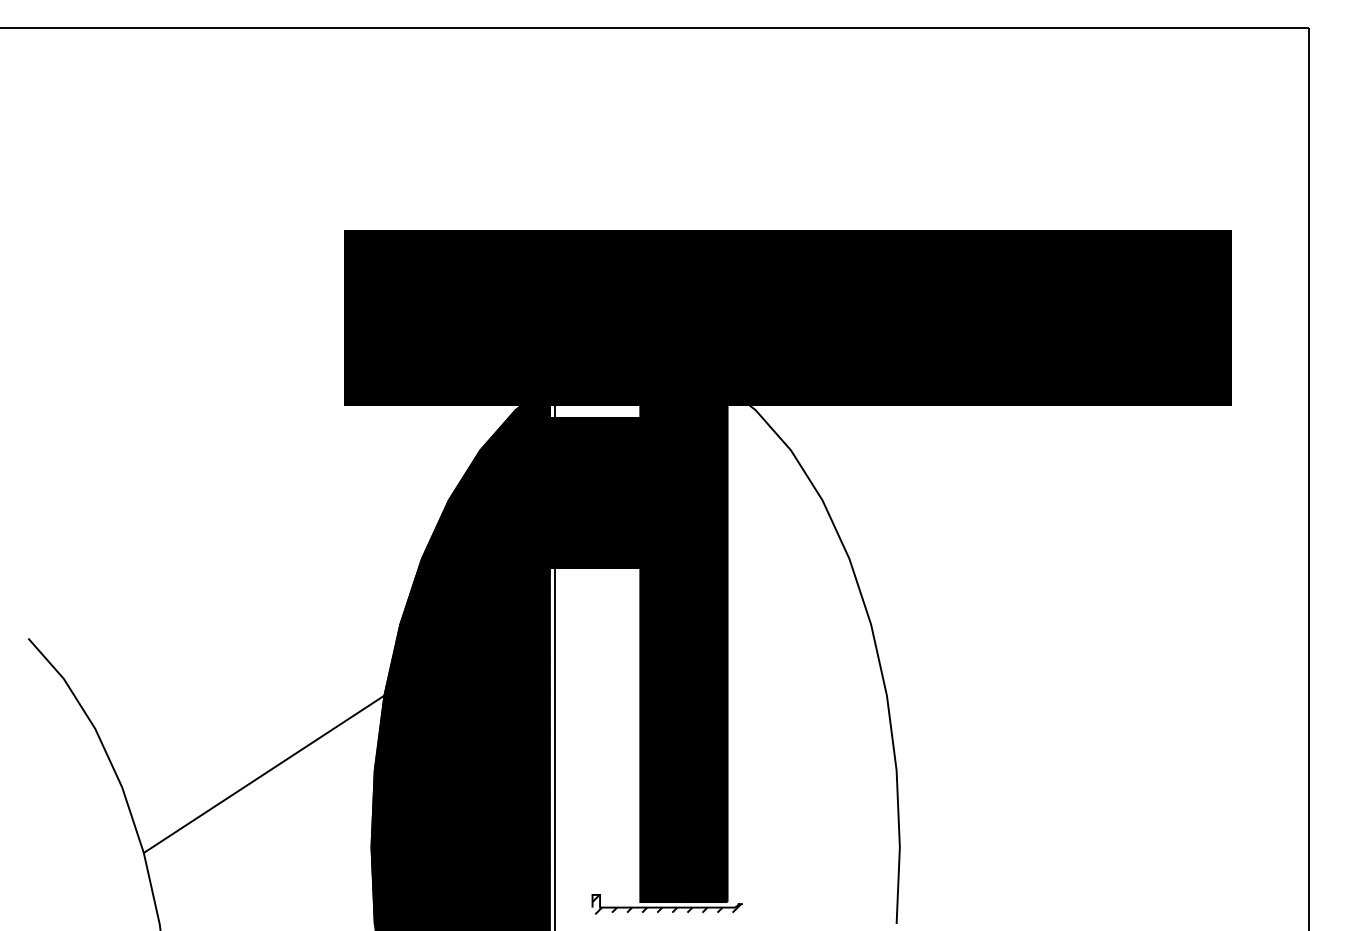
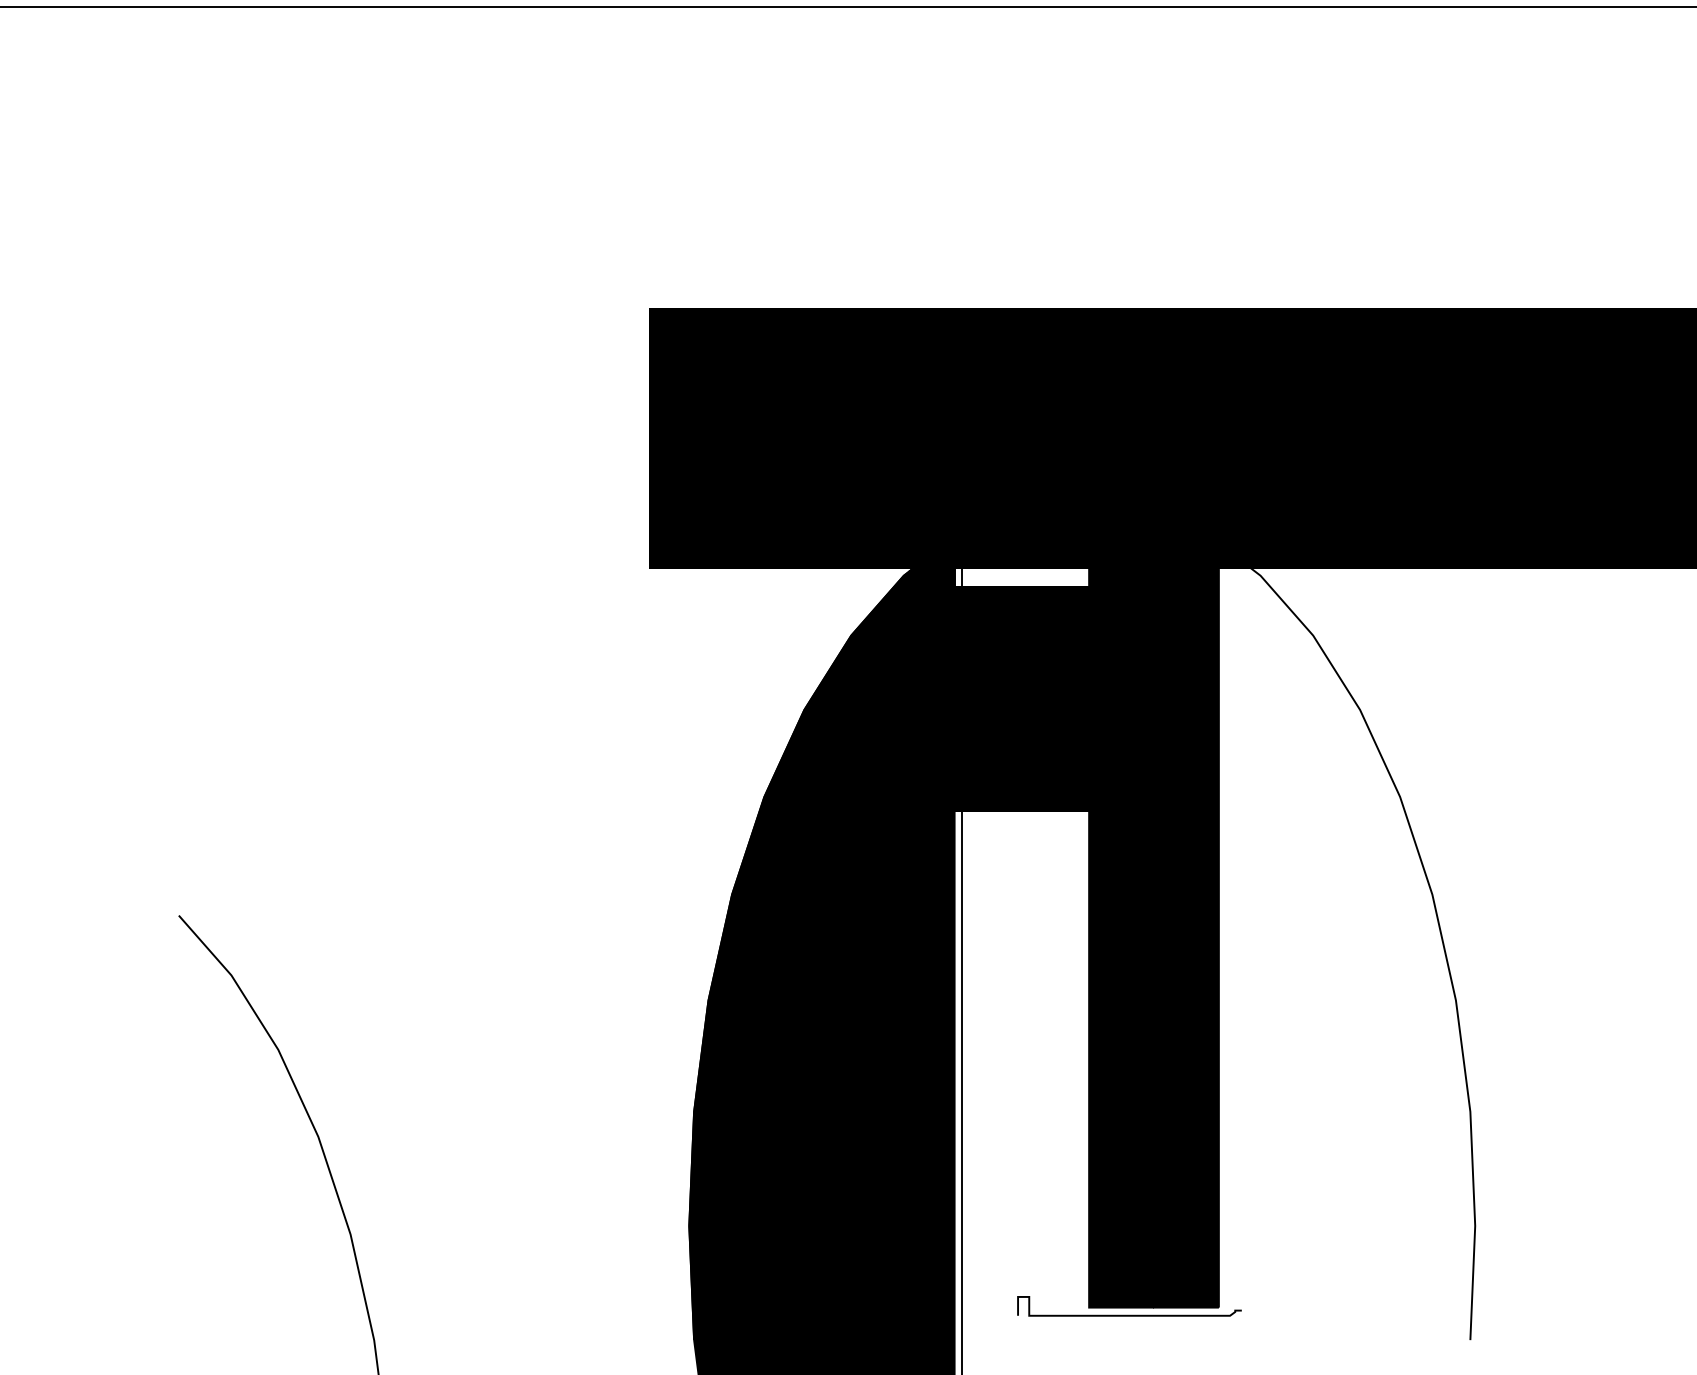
line: (263, 773) -> (528, 1116), removed
hatch: (666, 904) -> (1128, 1311), removed

